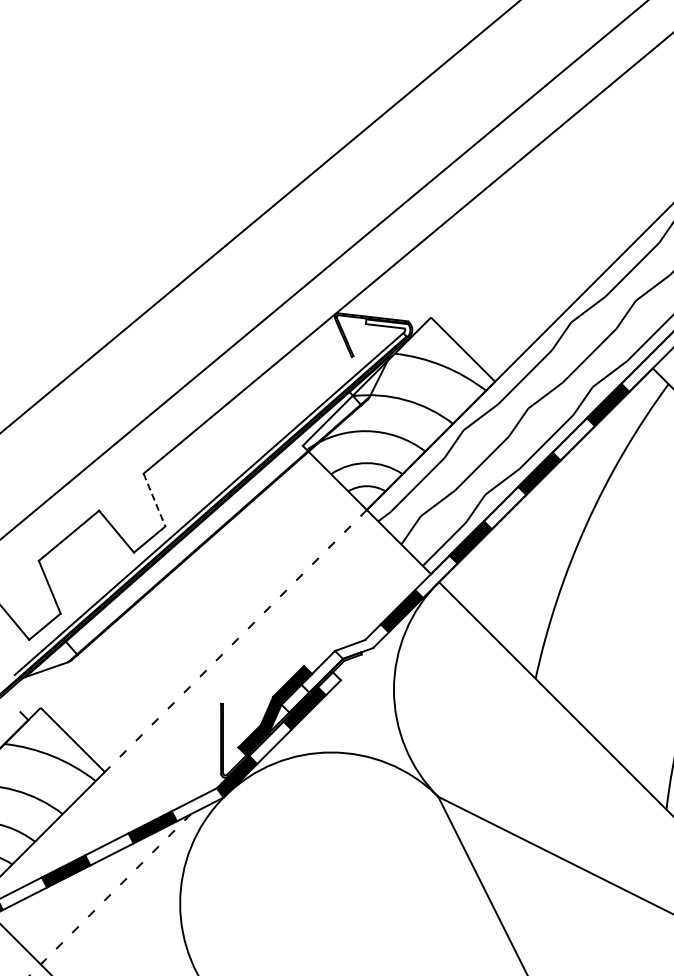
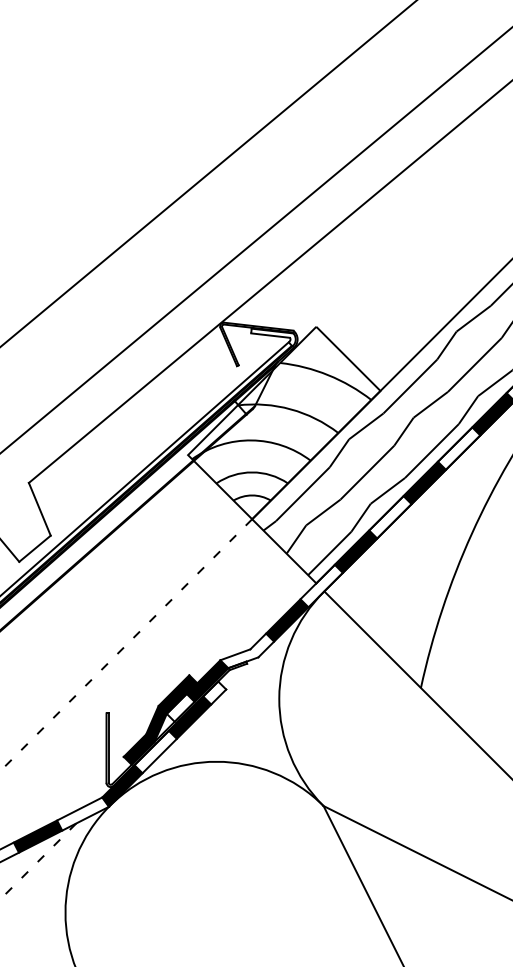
line: (154, 500) -> (39, 509), dashed -> solid
fill: (322, 671) -> (207, 680), added

